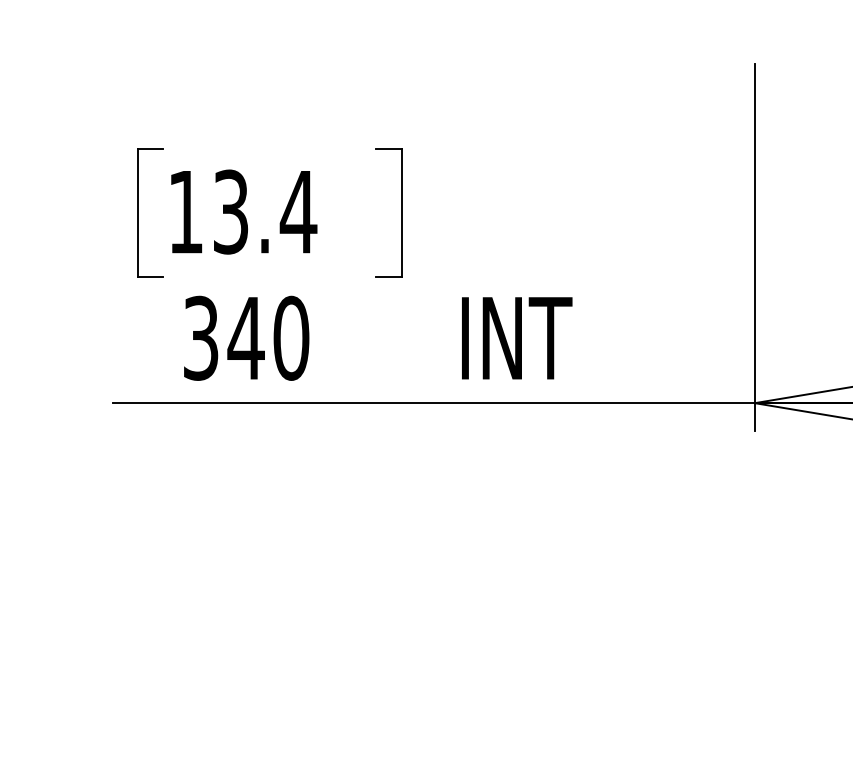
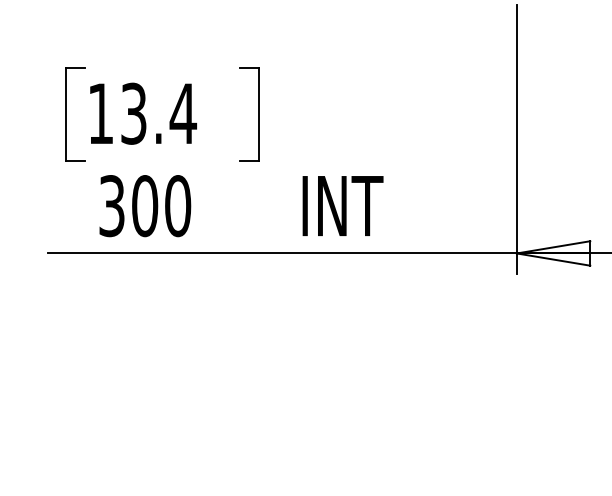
text: (245, 337) -> (144, 205), 340 -> 300

